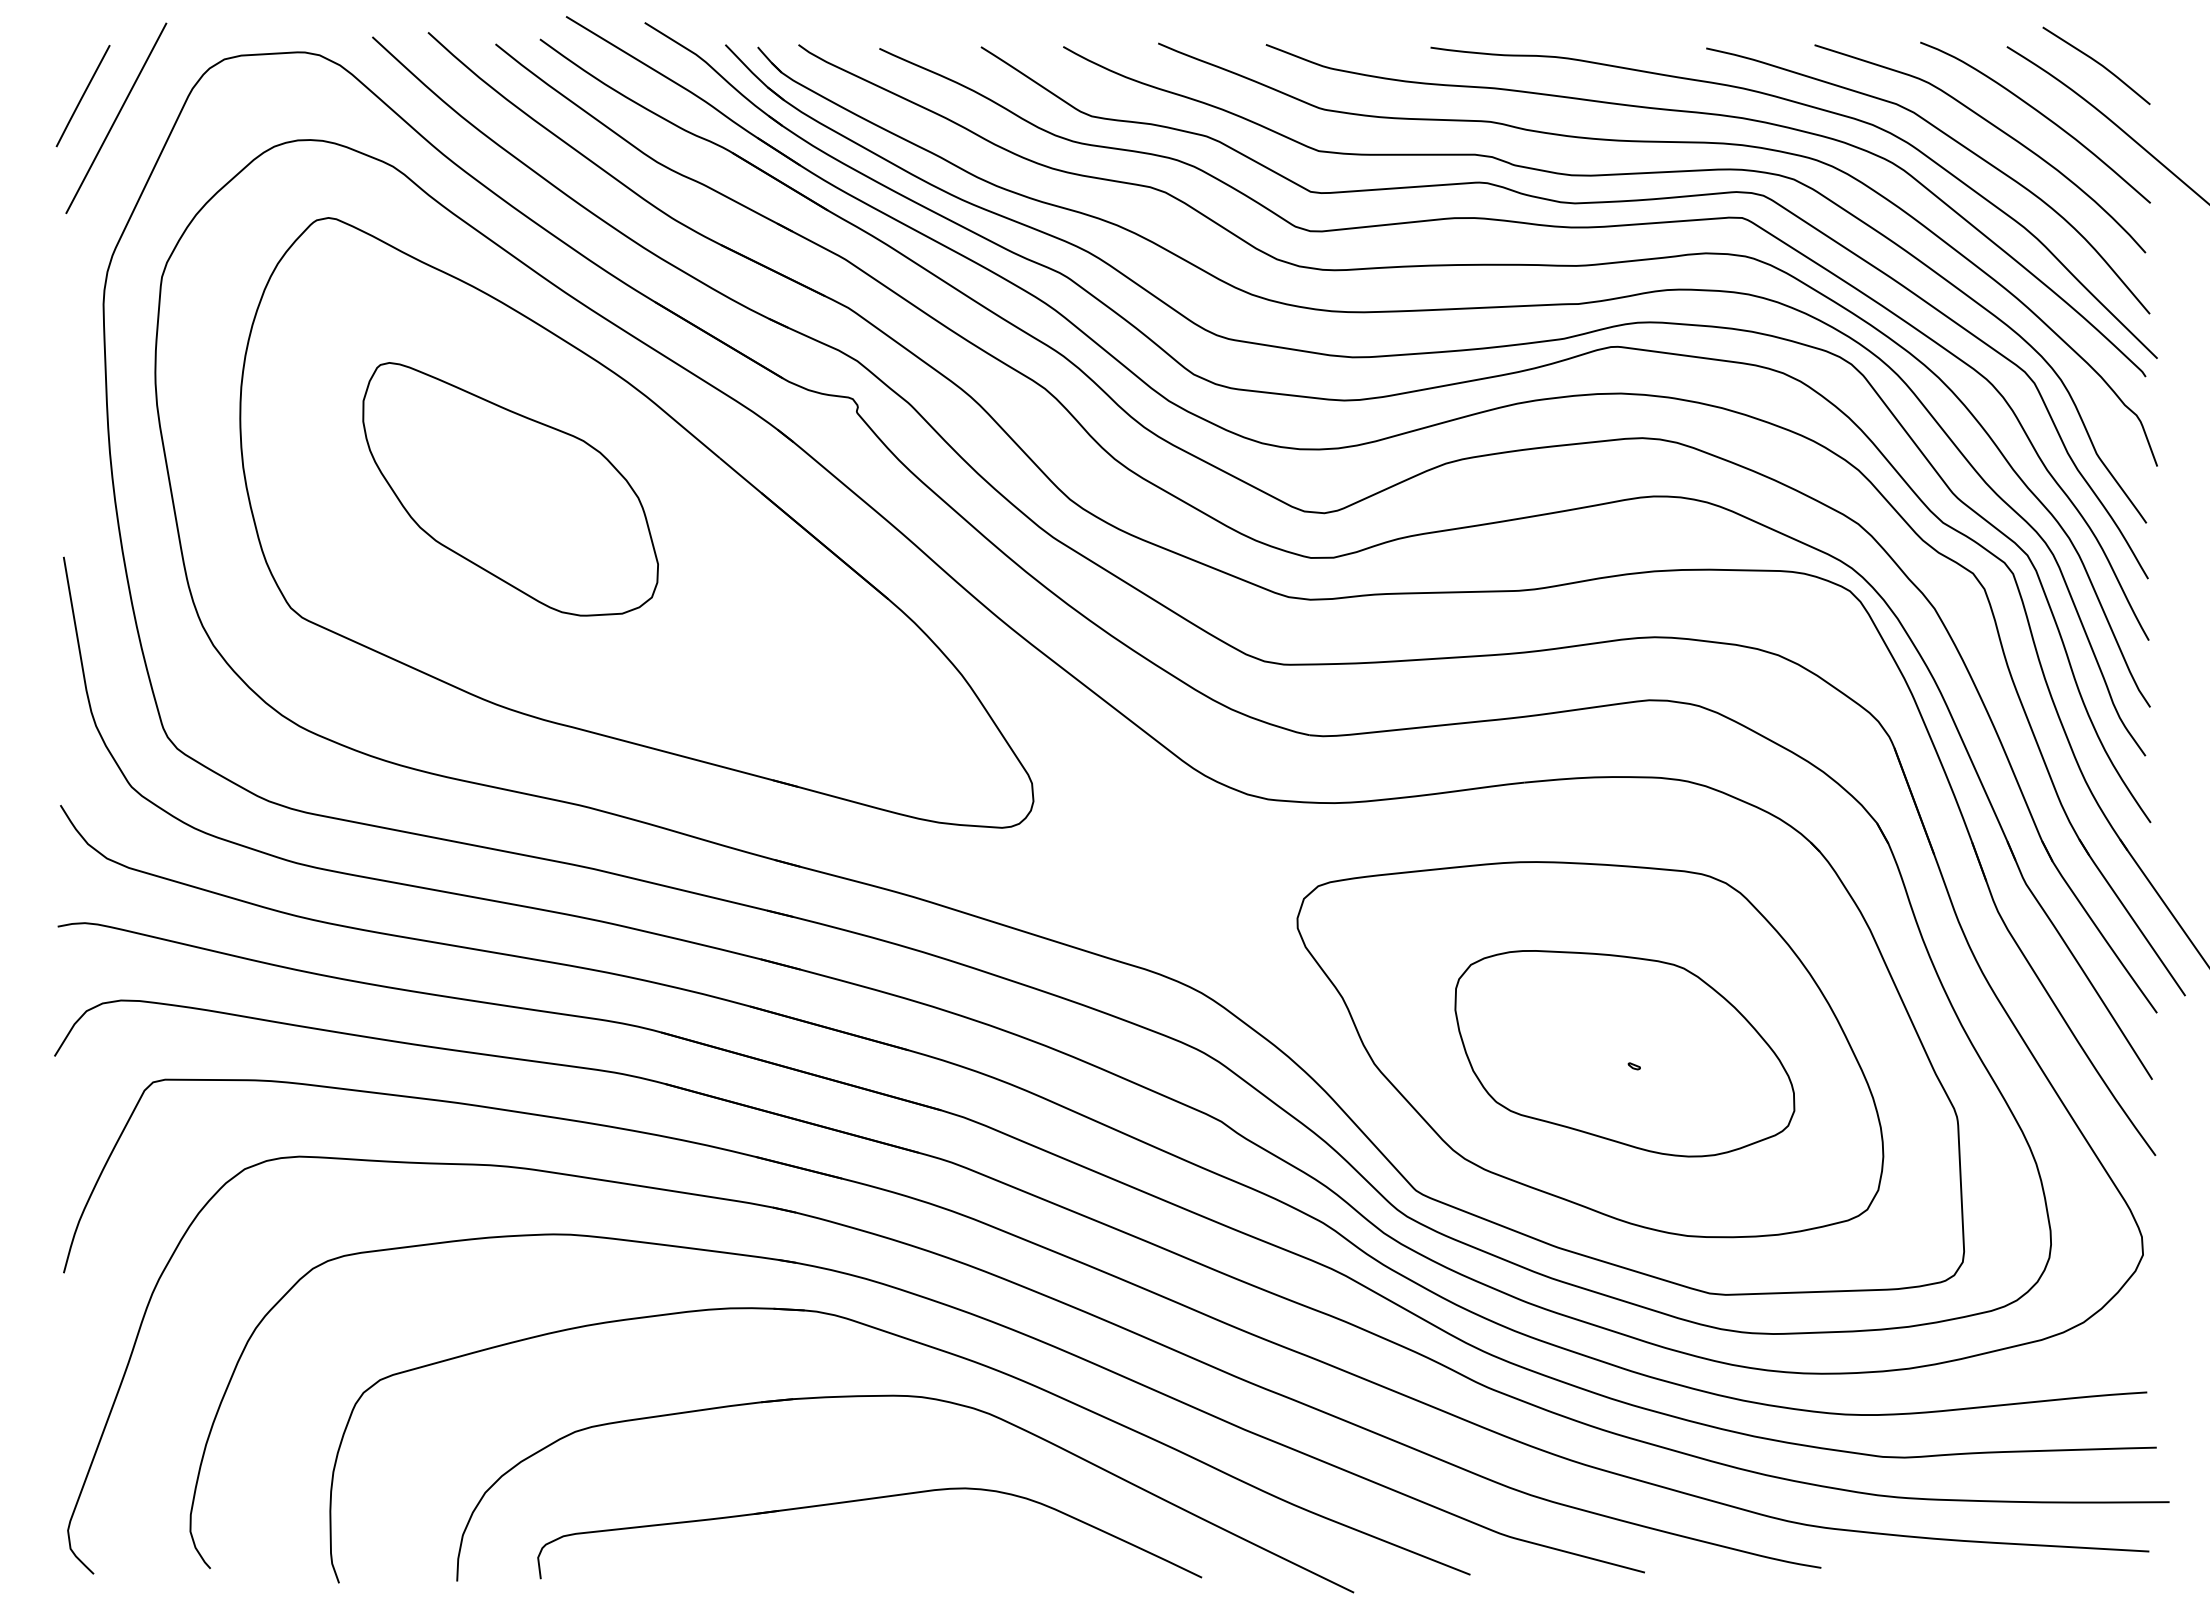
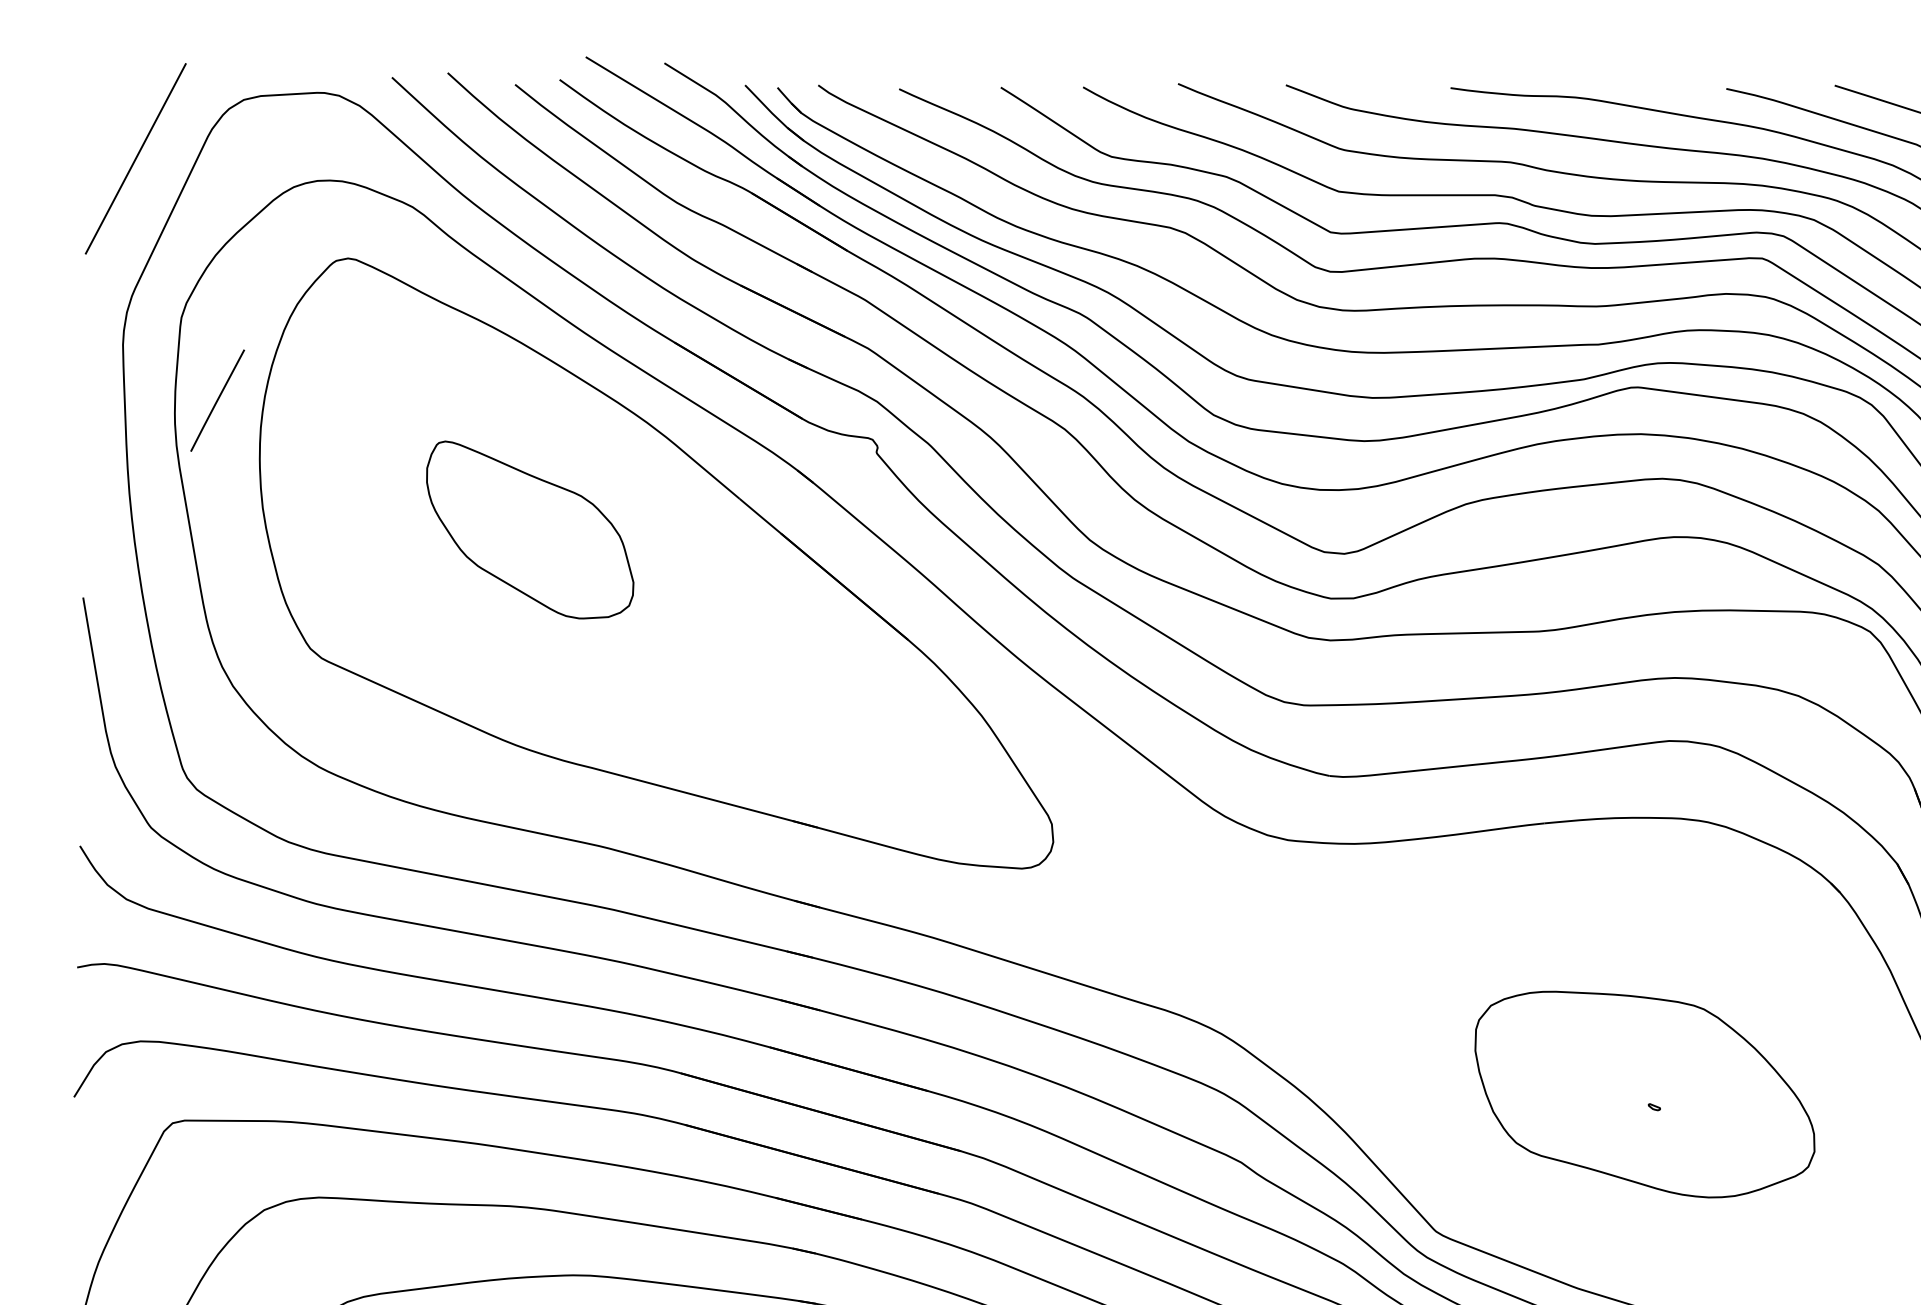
line: (82, 96) -> (217, 401), moved
part: (510, 489) -> (530, 530), size x0.7
part: (1590, 1049) -> (1610, 1090), removed

